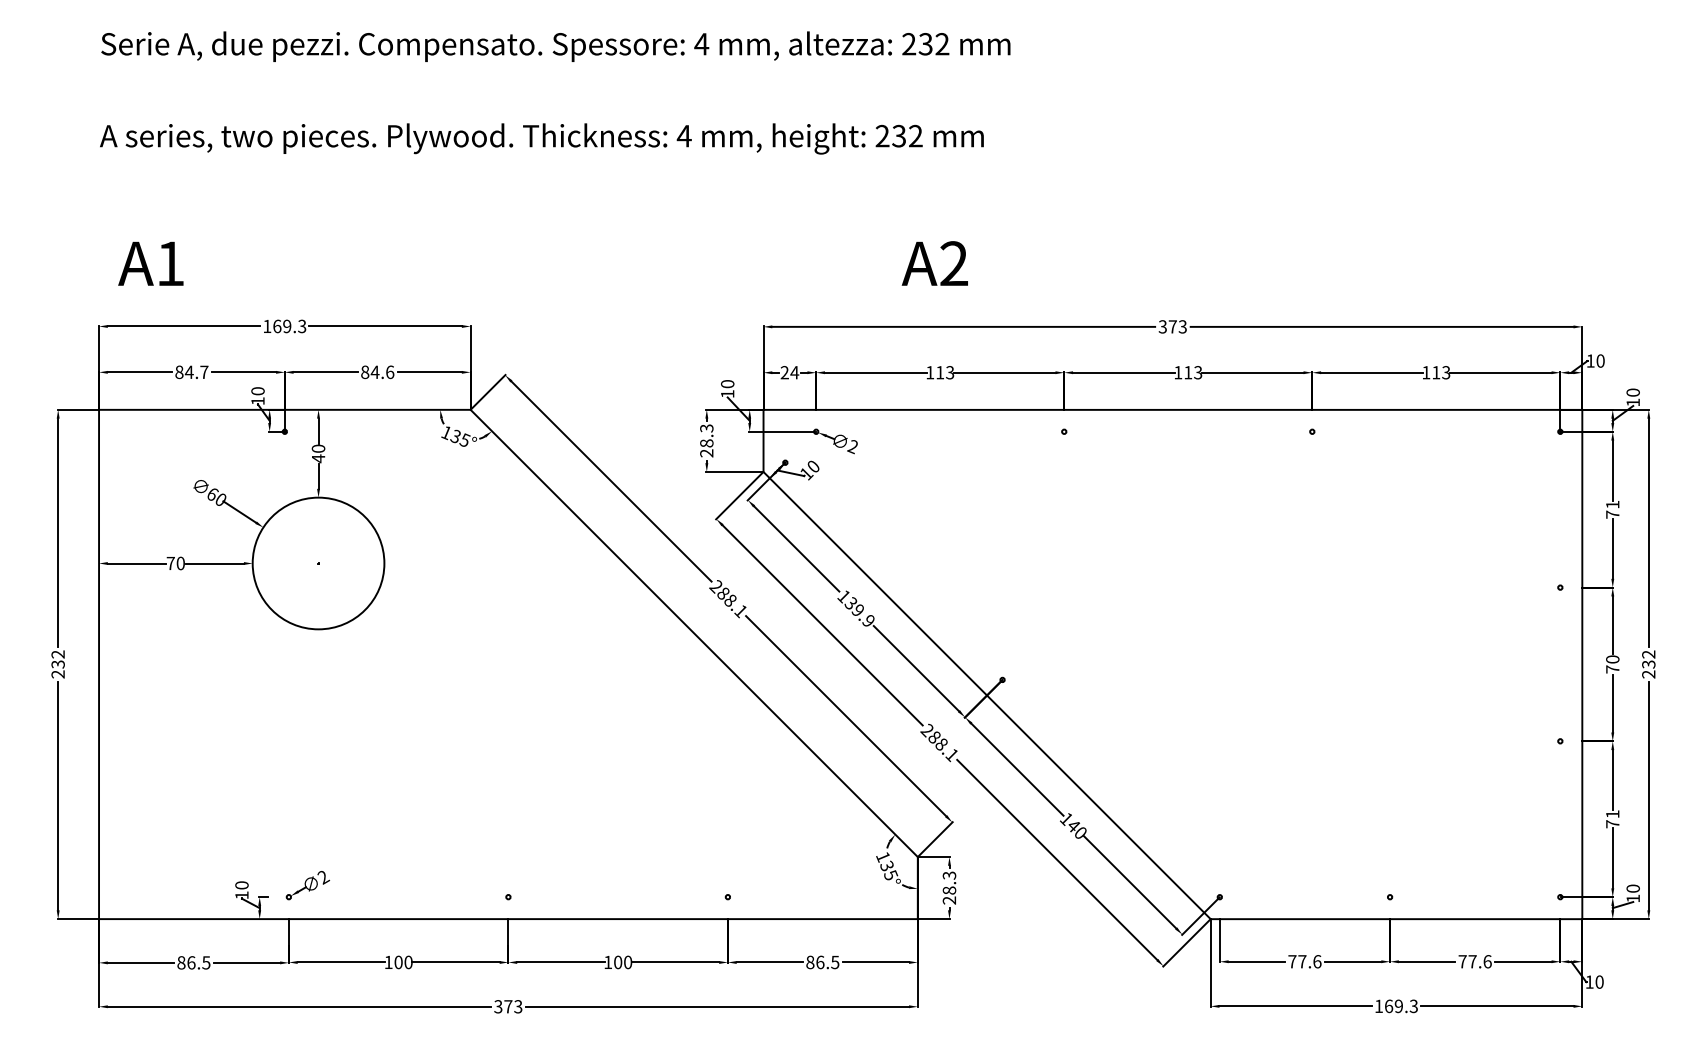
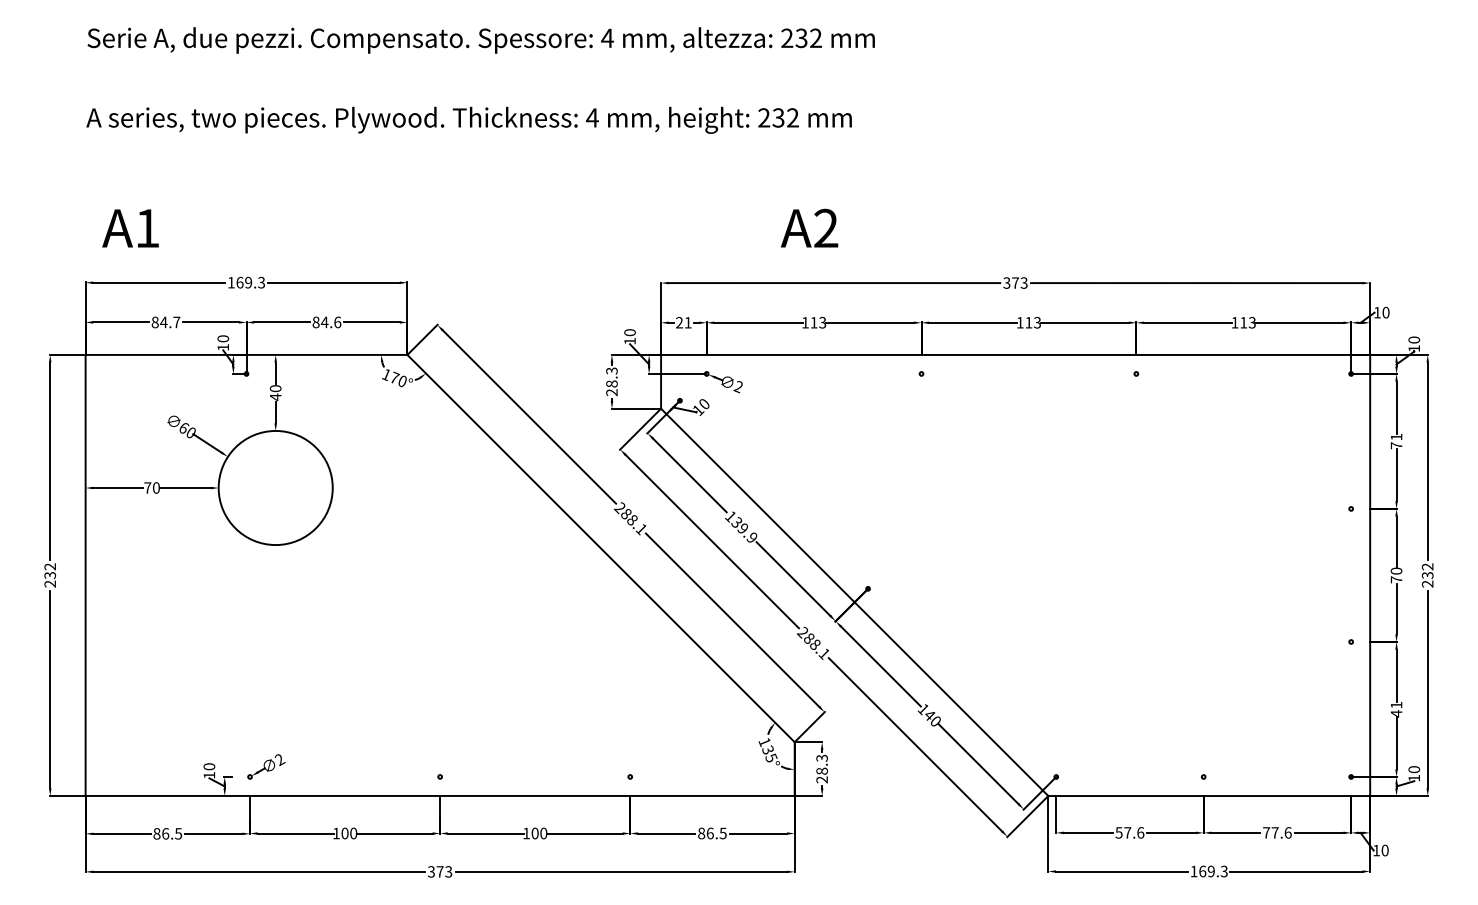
text: (794, 372) -> (687, 322), 24 -> 21
text: (460, 437) -> (398, 378), 135° -> 170°
text: (1612, 823) -> (1396, 713), 71 -> 41
text: (1291, 961) -> (1118, 832), 77.6 -> 57.6

